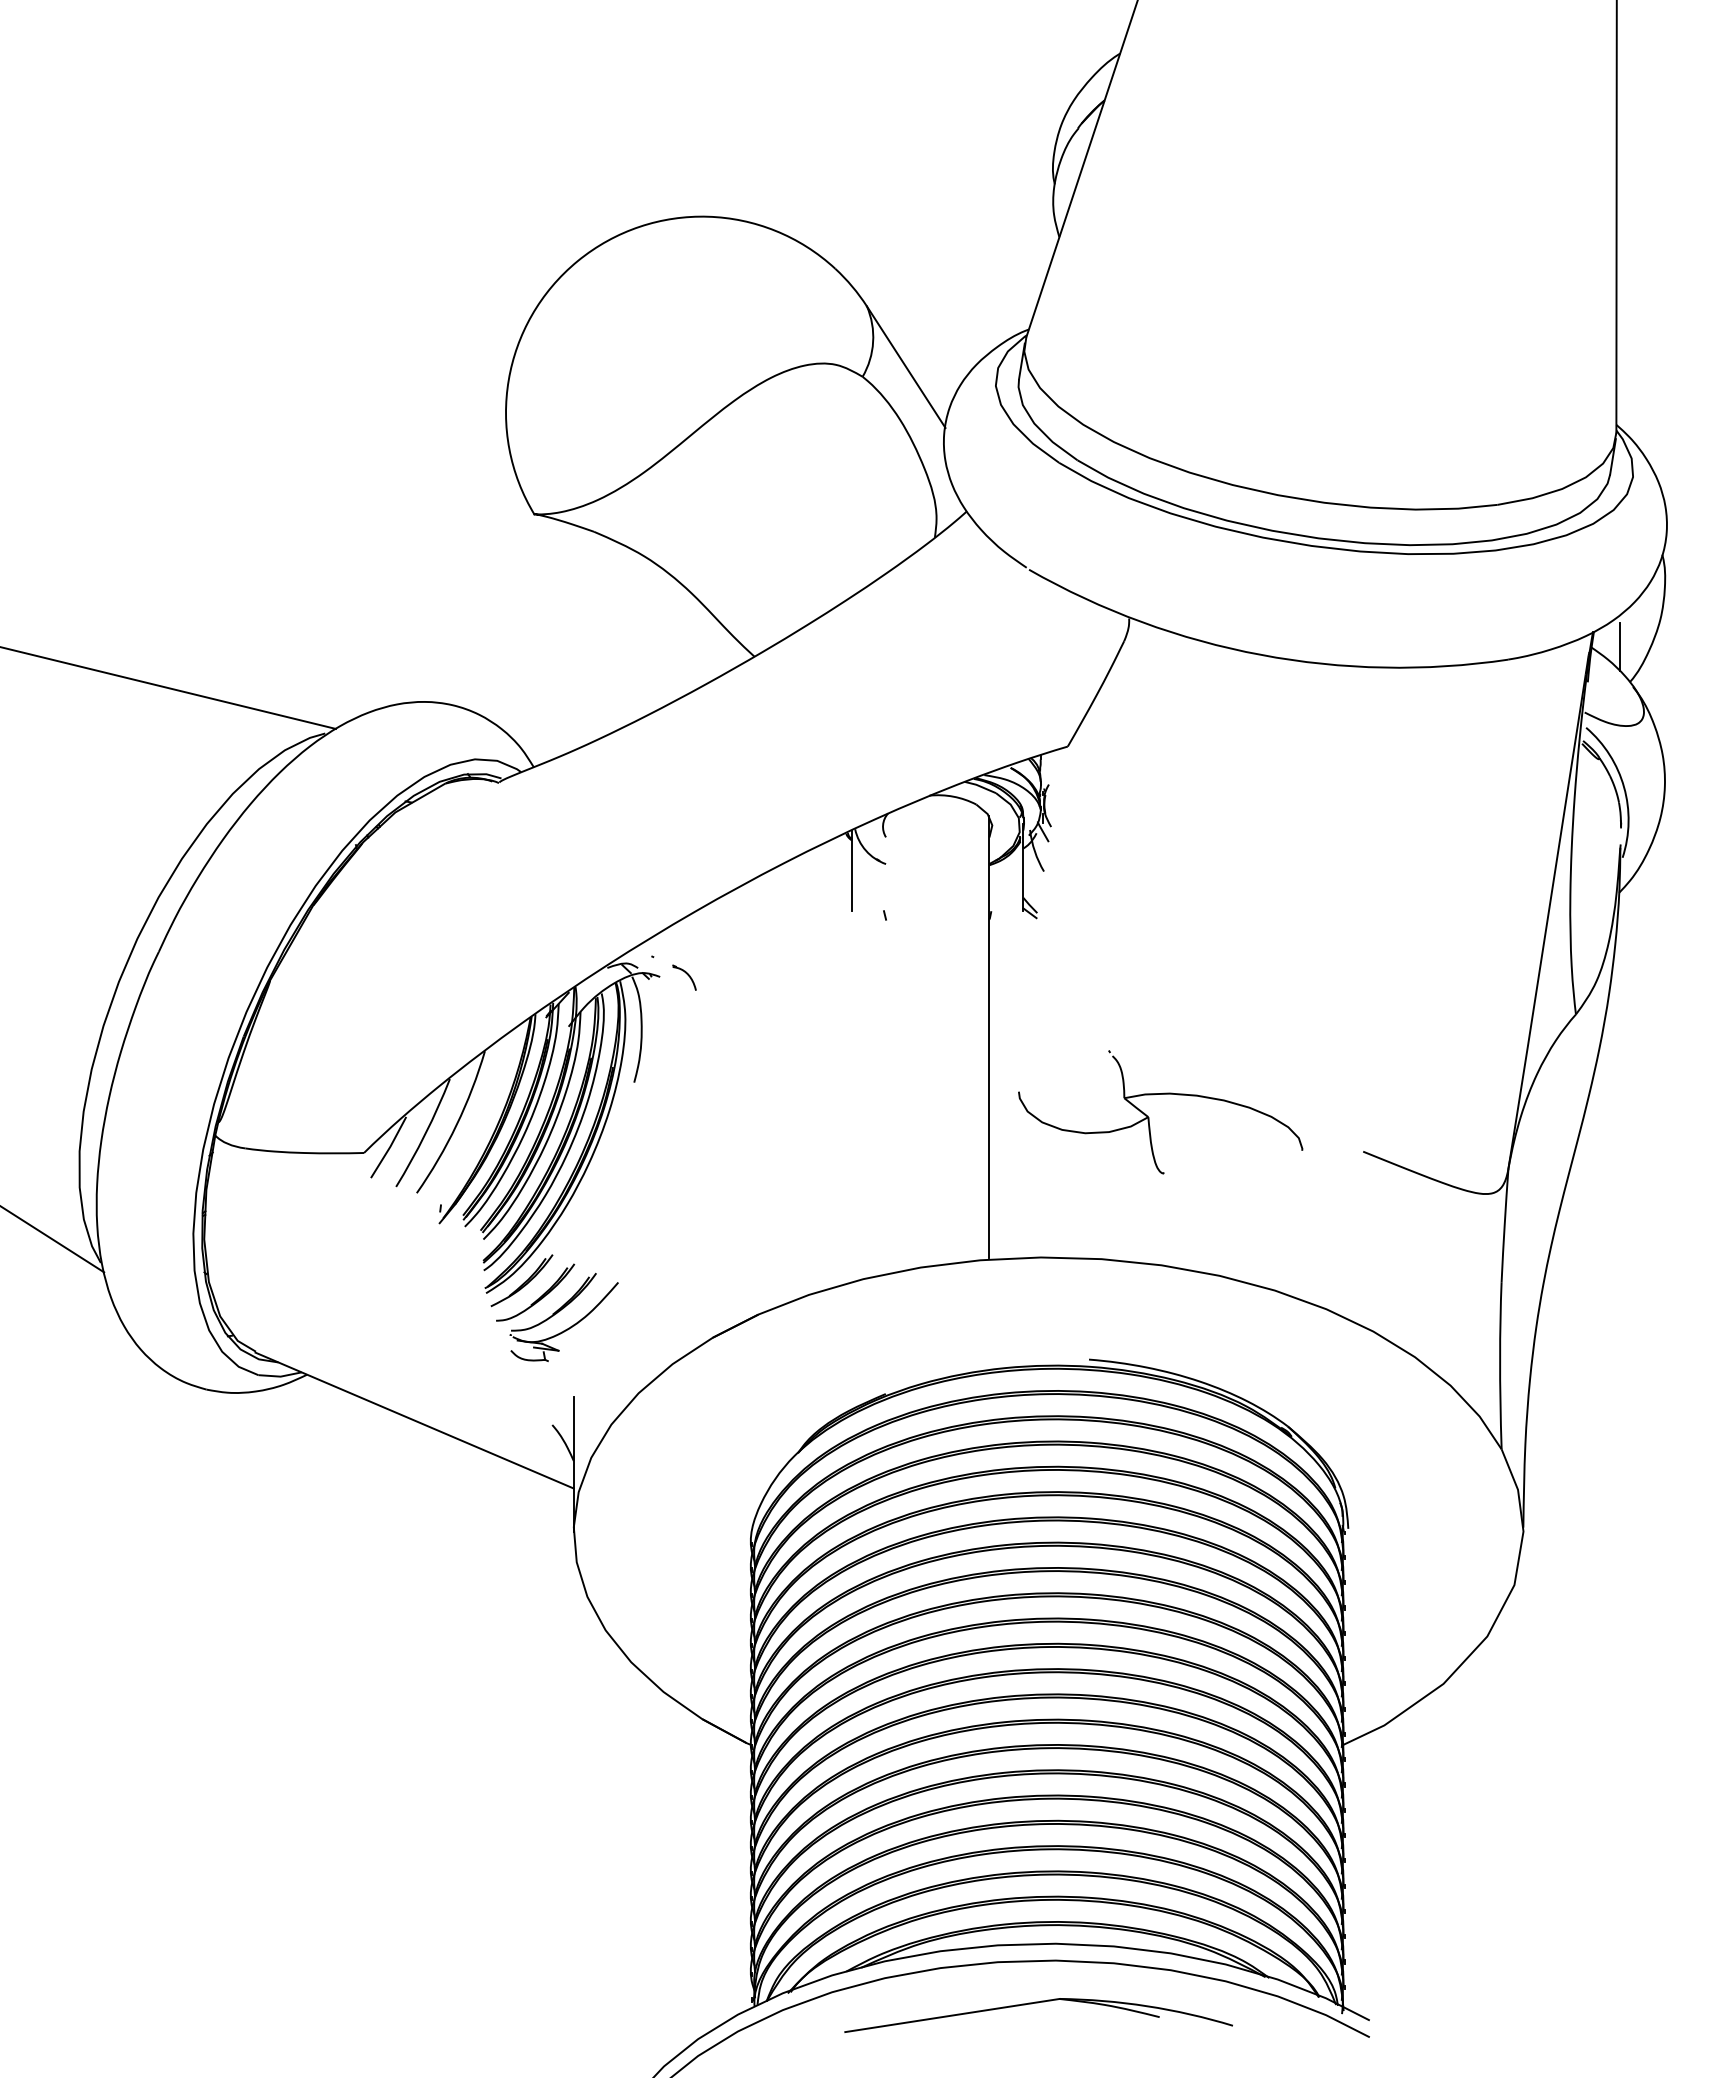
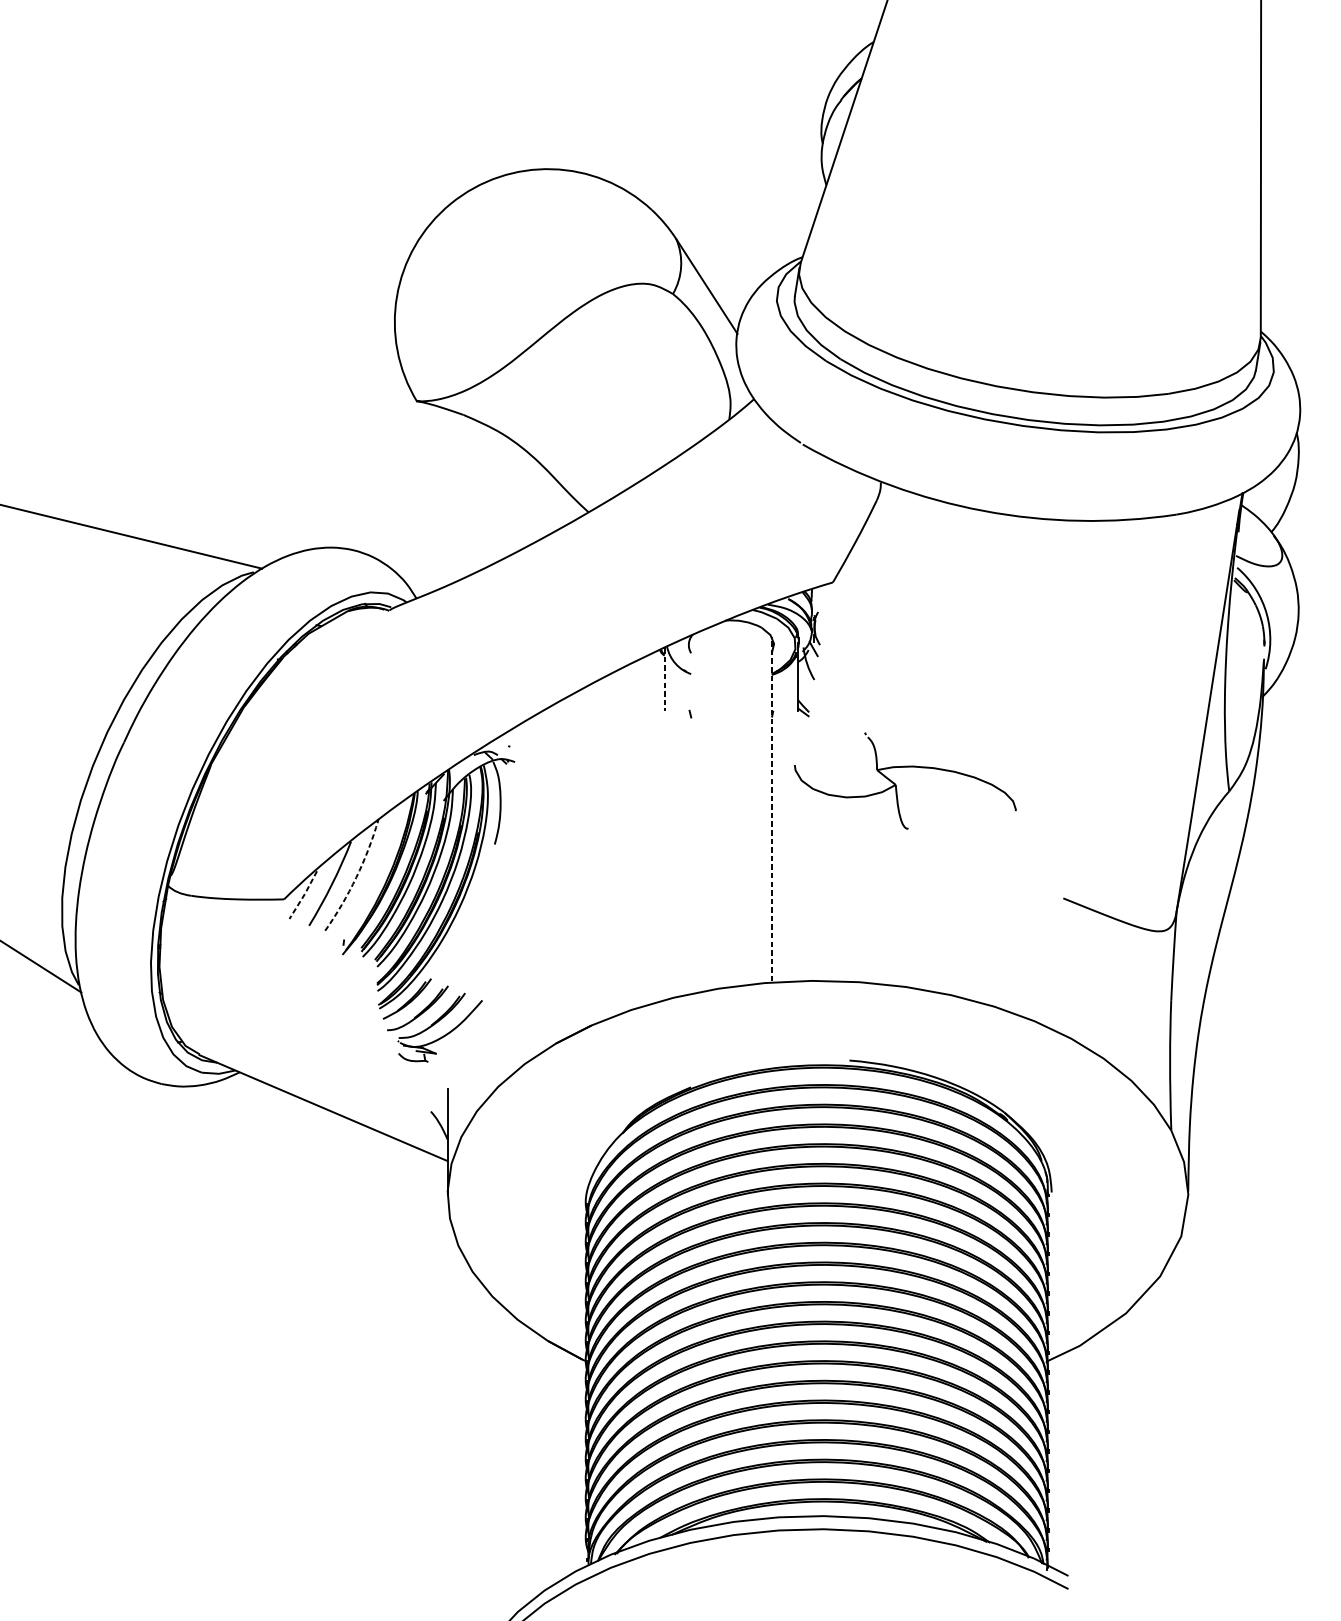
line: (1620, 646) -> (1264, 504), removed
line: (852, 871) -> (665, 679), solid -> dashed
part: (684, 977) -> (534, 762), removed
line: (989, 1037) -> (771, 809), solid -> dashed
part: (1149, 1117) -> (896, 785), moved
arc: (456, 1125) -> (356, 877), solid -> dashed
line: (389, 1147) -> (303, 895), solid -> dashed
part: (1038, 2003) -> (810, 1562), removed

